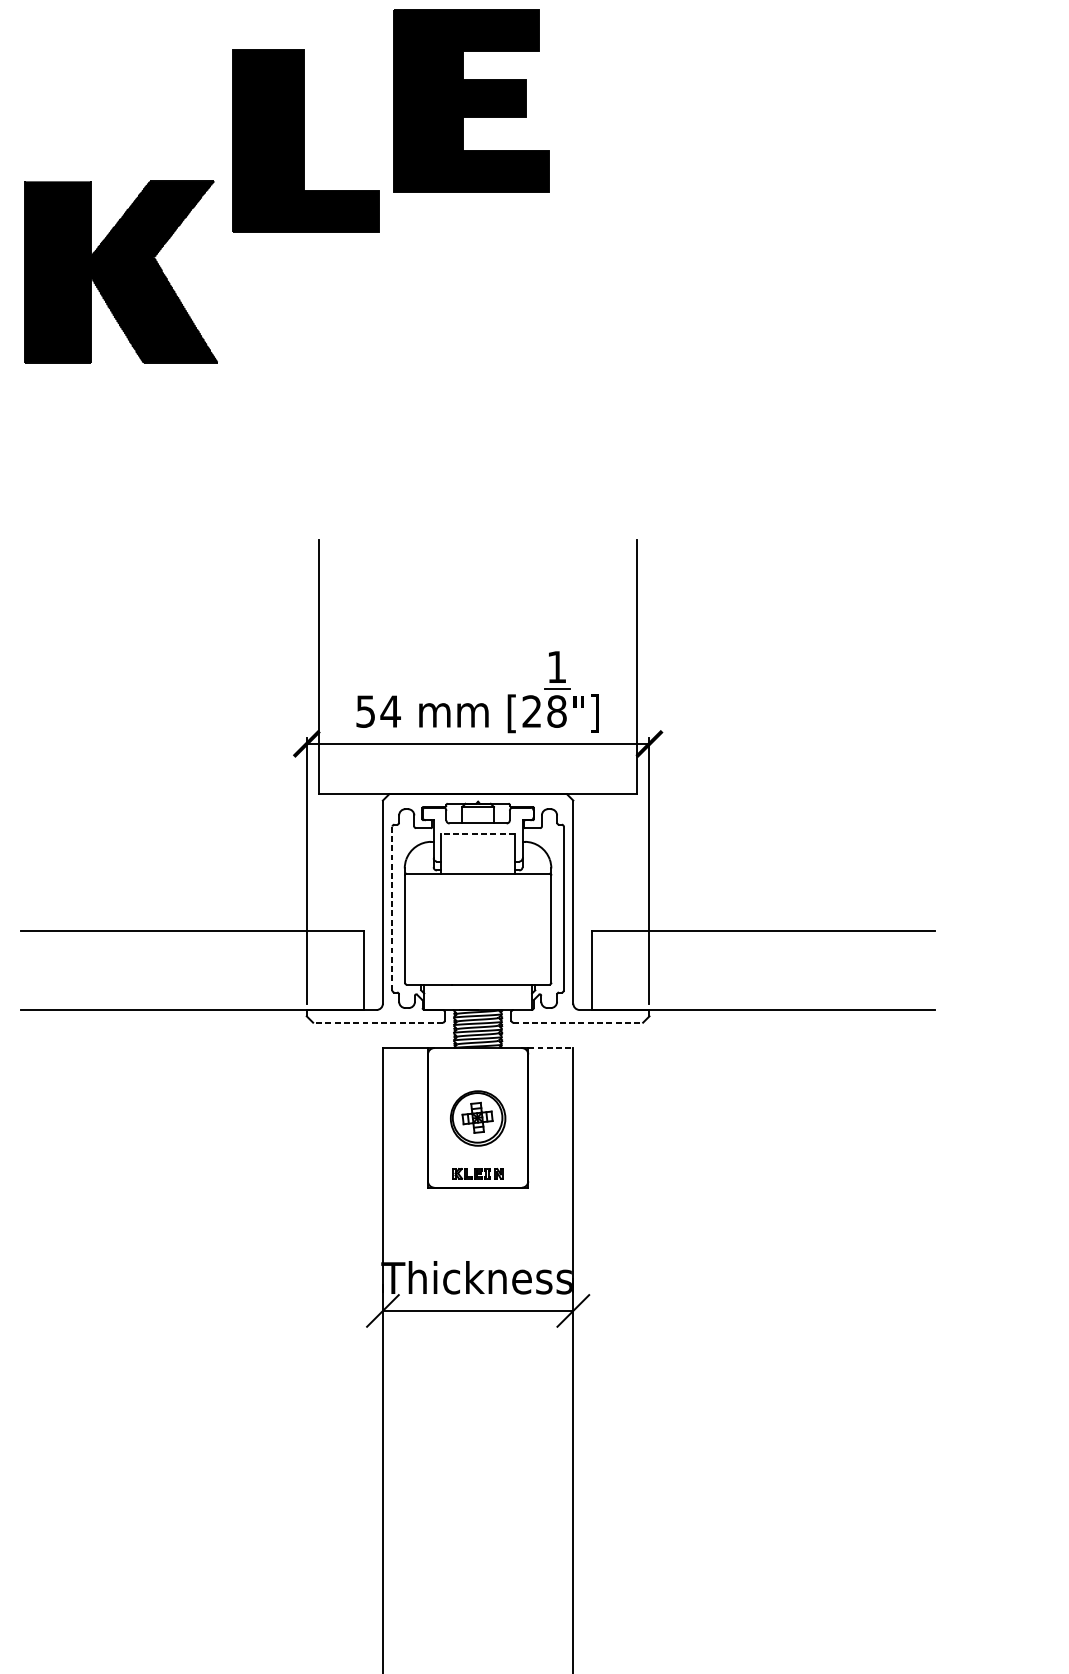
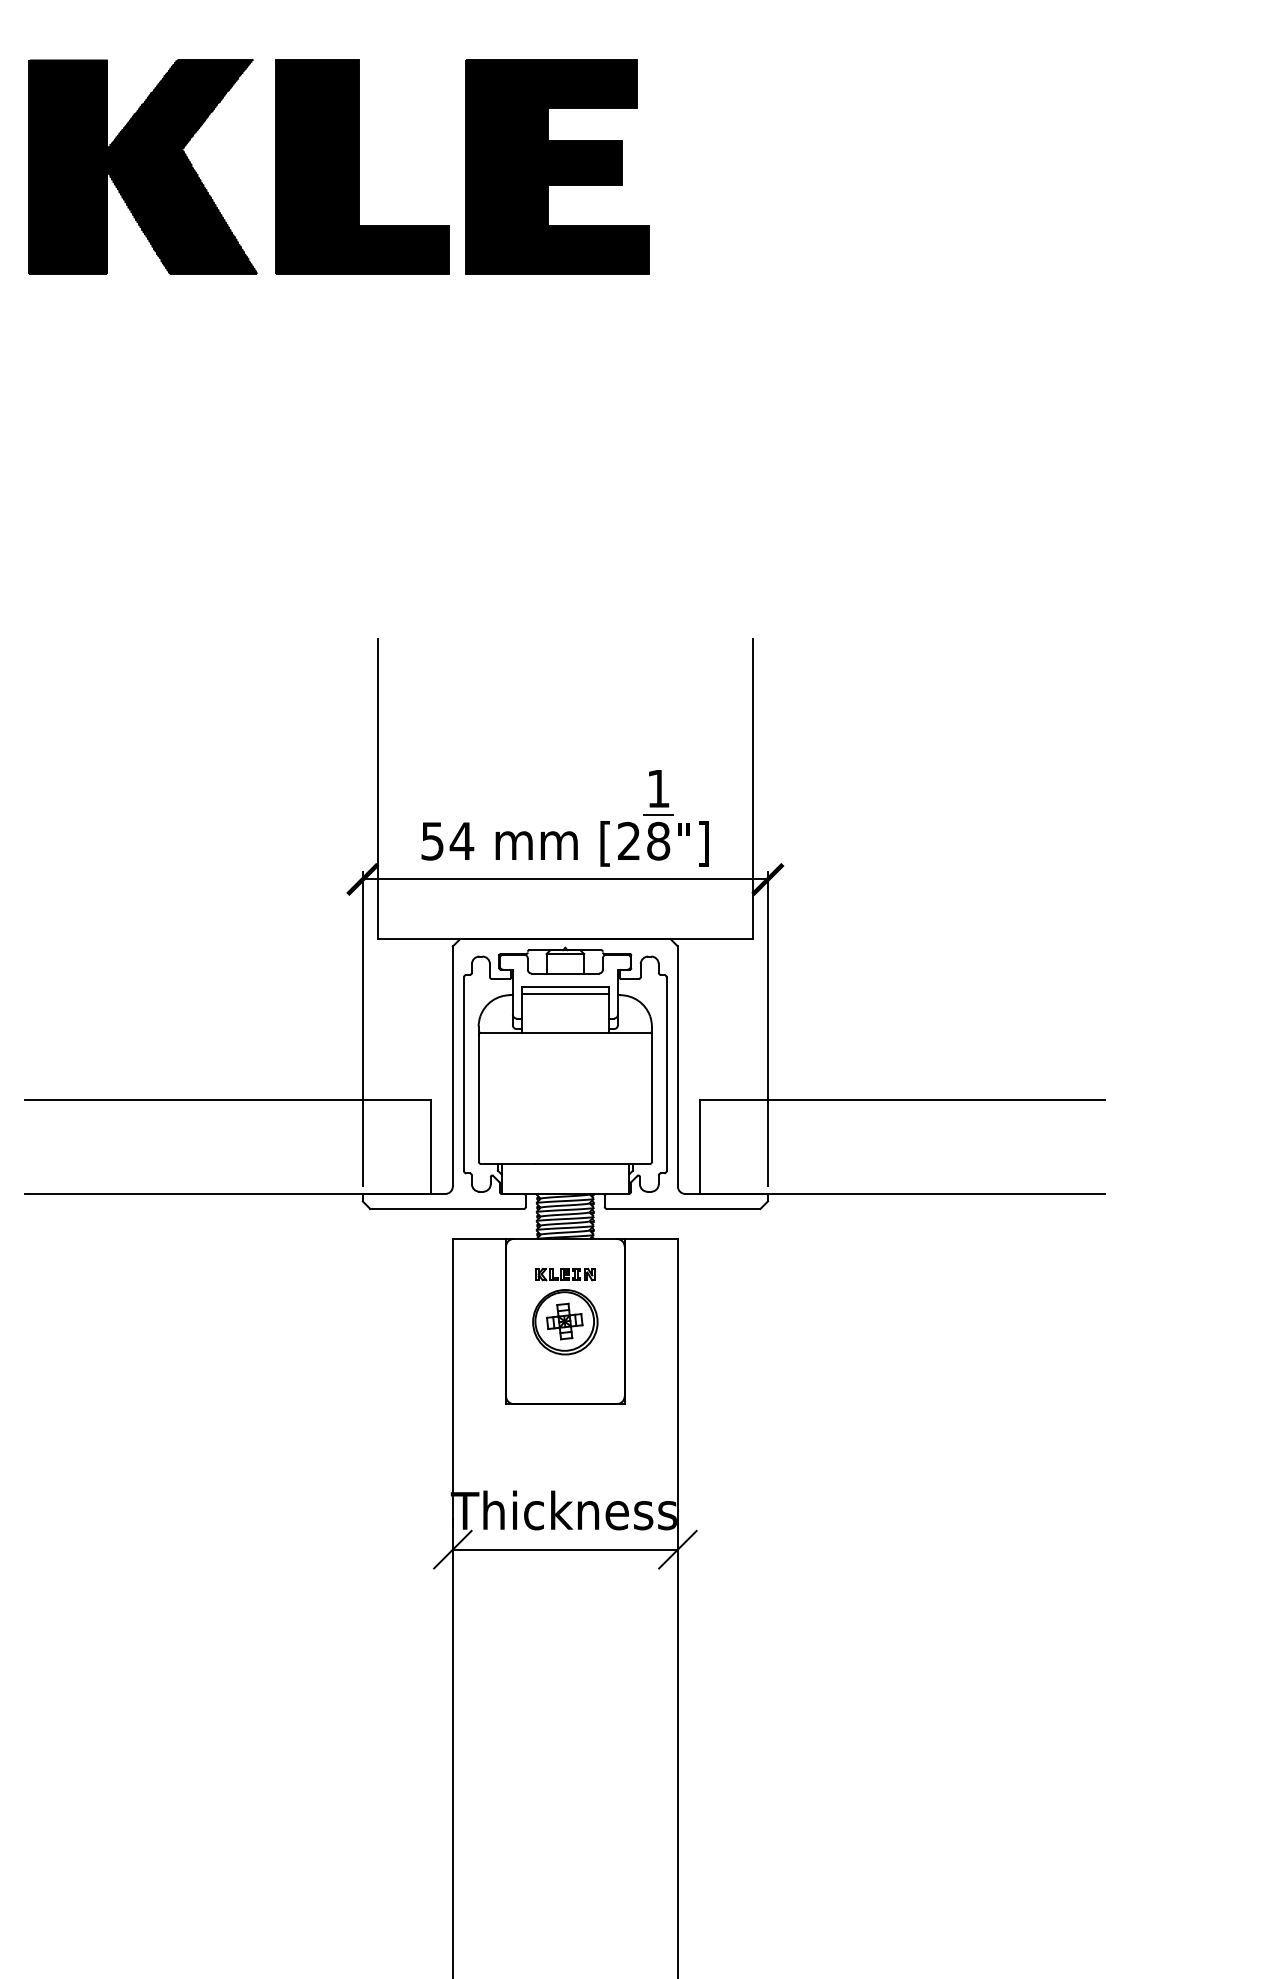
part: (471, 100) -> (557, 166), moved
part: (120, 271) -> (142, 166), moved
line: (478, 834) -> (565, 986), dashed -> solid
line: (477, 840) -> (564, 993), added
line: (392, 908) -> (464, 1074), dashed -> solid
line: (378, 1023) -> (447, 1209), dashed -> solid
line: (578, 1023) -> (683, 1209), dashed -> solid
line: (550, 1048) -> (651, 1239), dashed -> solid
part: (478, 1173) -> (565, 1274), moved

